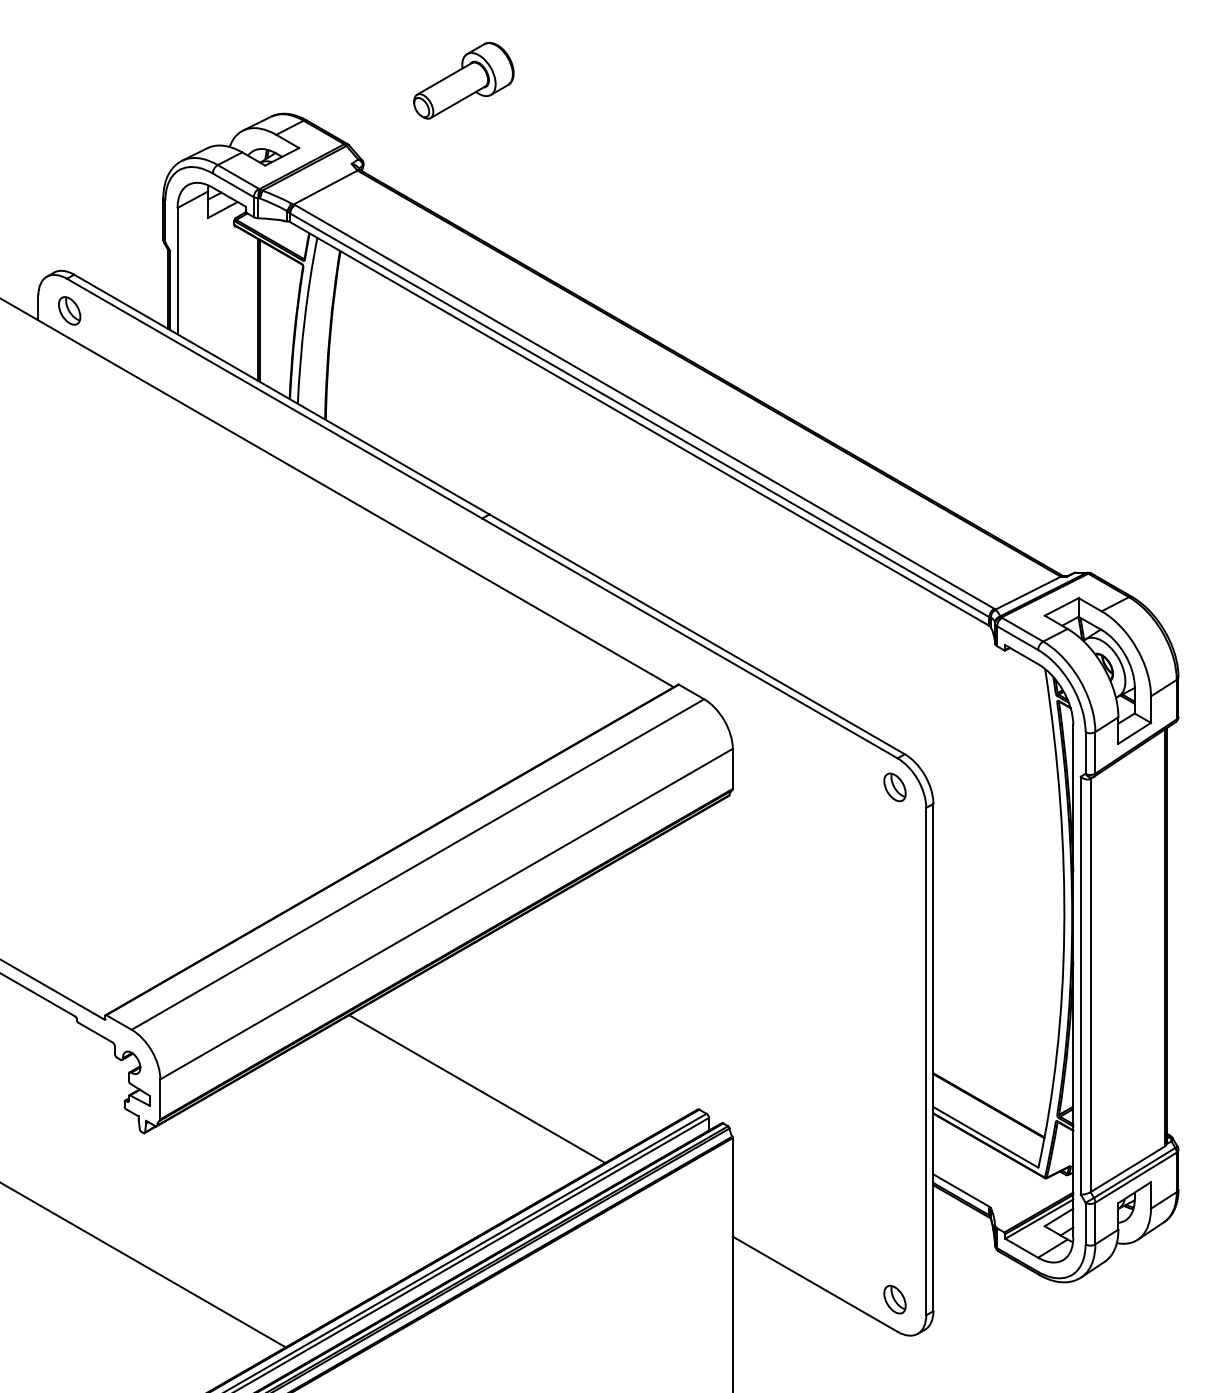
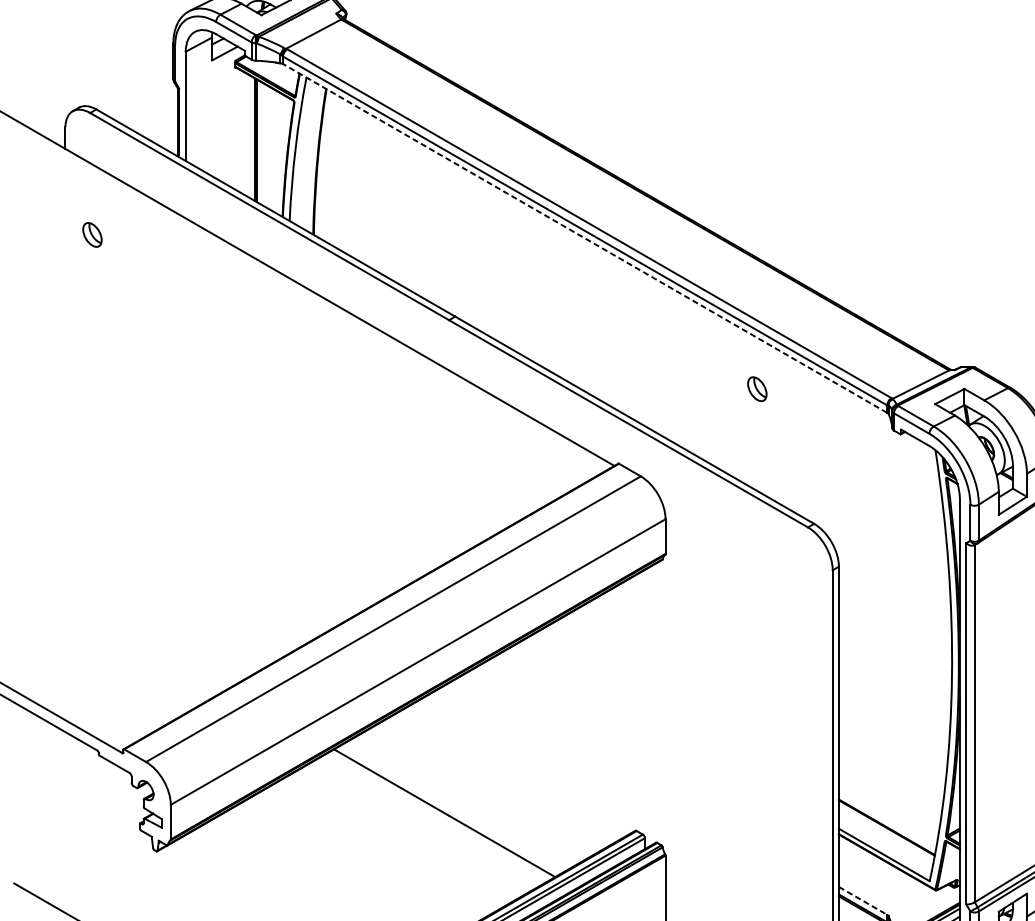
part: (69, 310) -> (92, 234), moved
line: (639, 424) -> (584, 238), solid -> dashed
part: (894, 787) -> (756, 389), moved
line: (961, 1190) -> (863, 900), solid -> dashed

